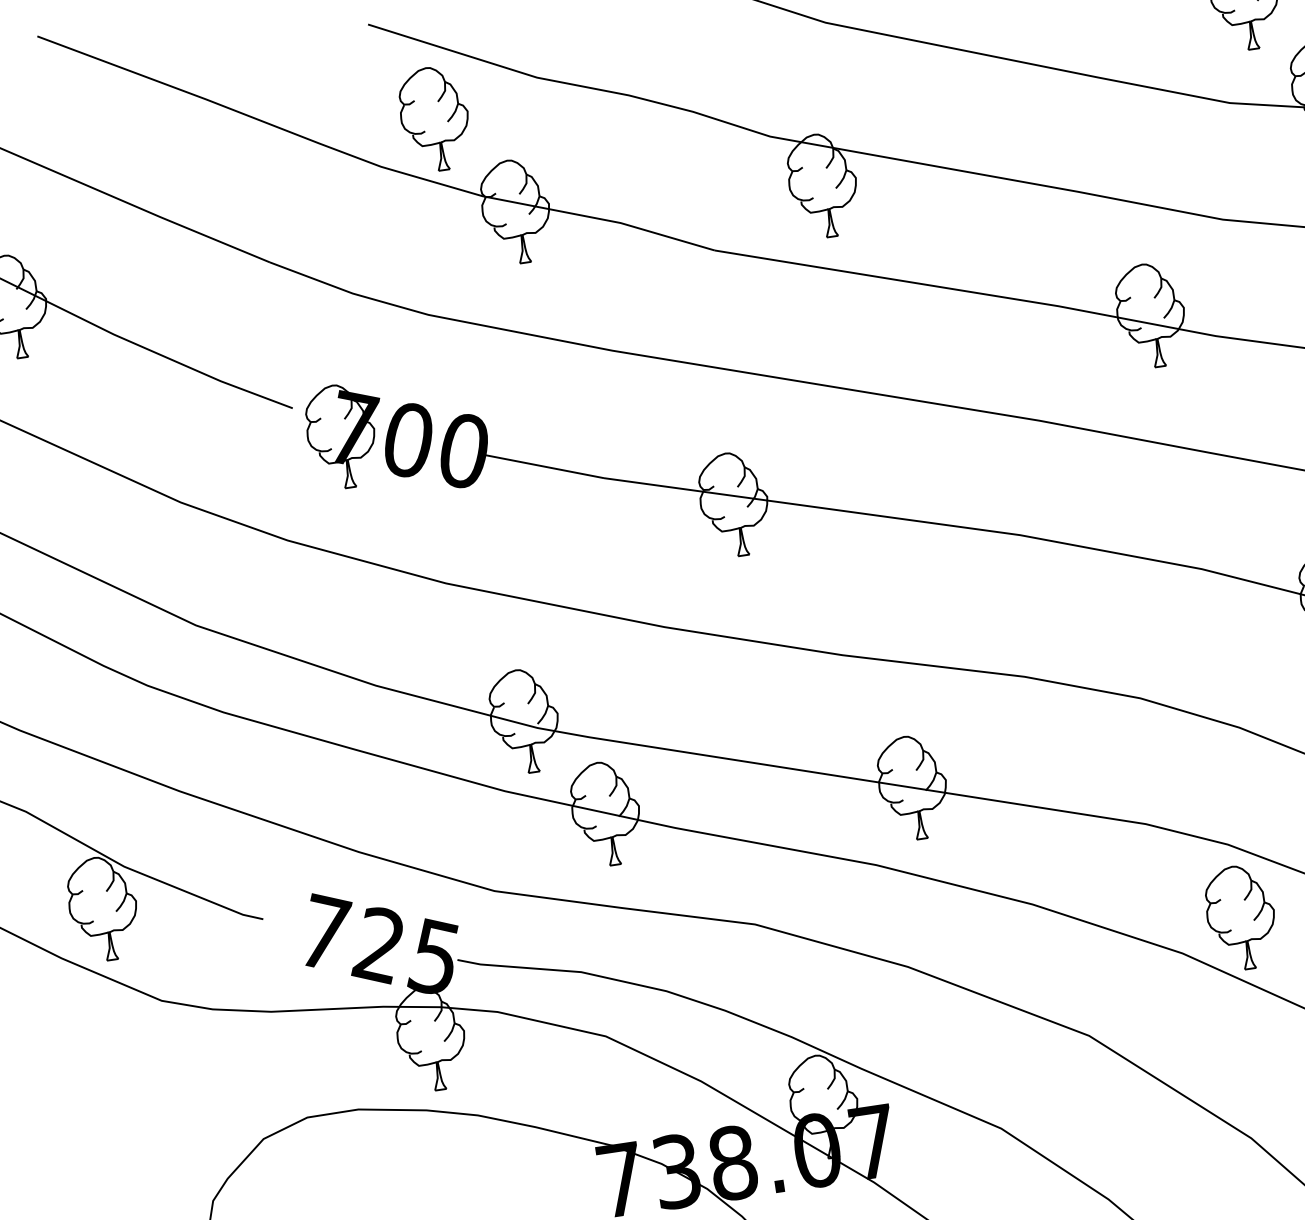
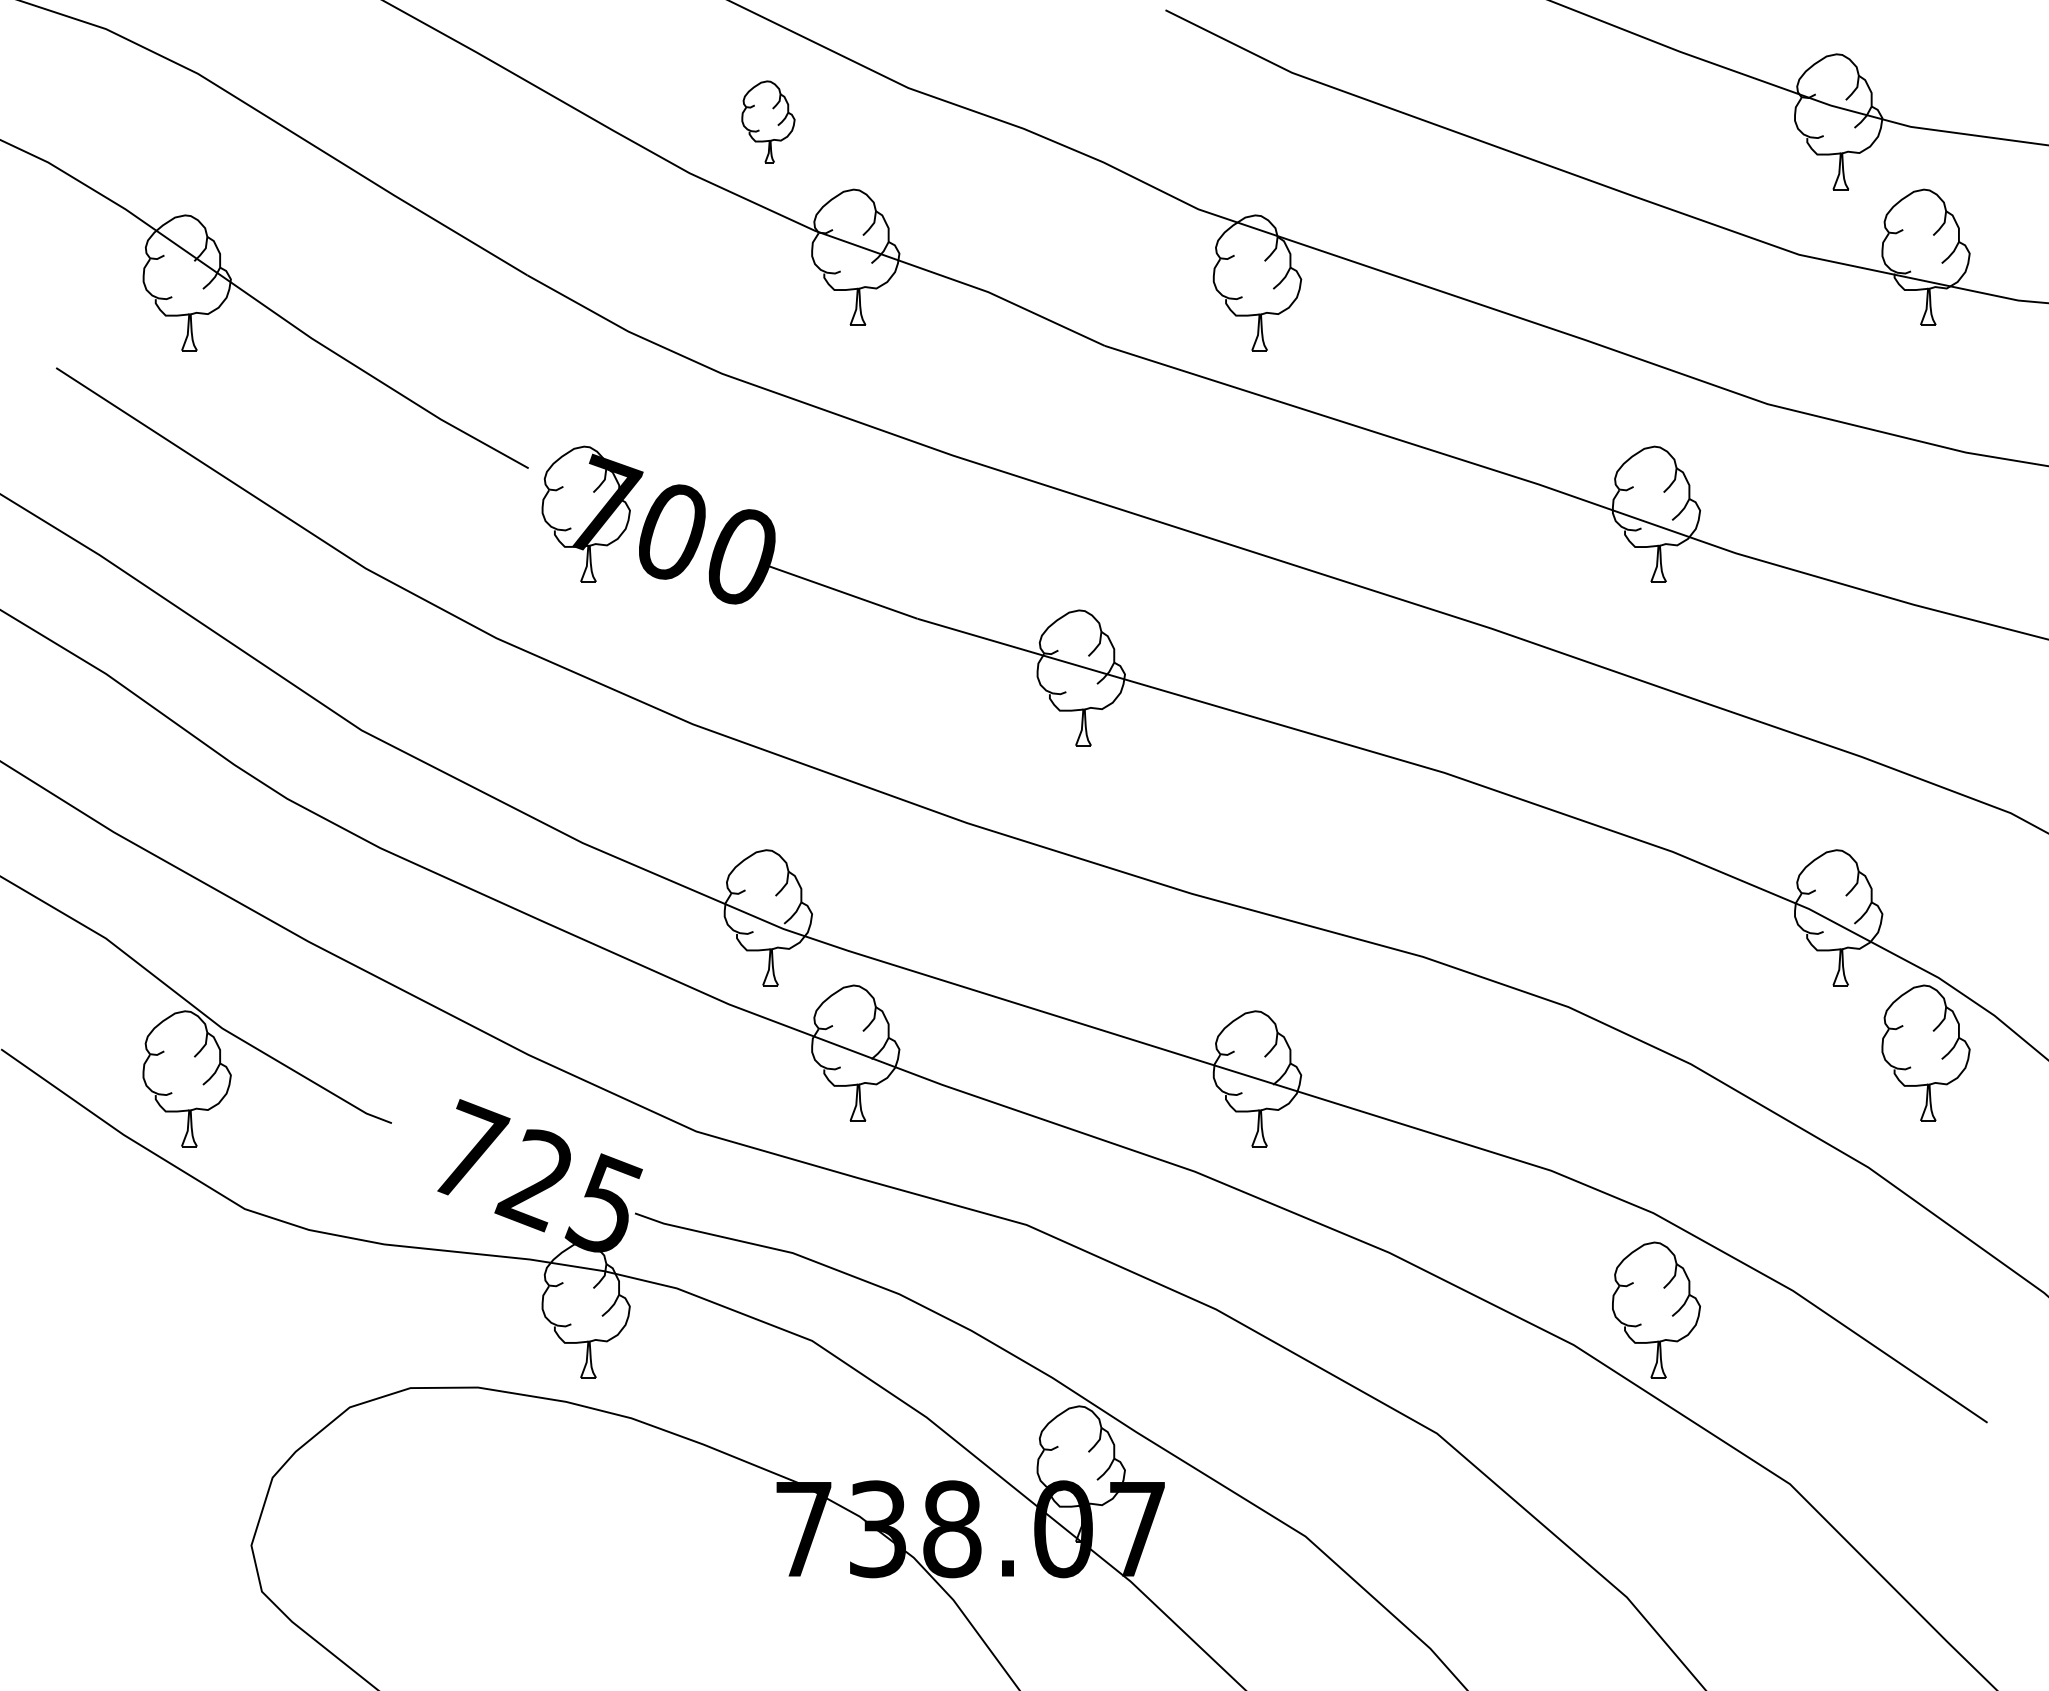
part: (434, 118) -> (768, 121), size x0.6

